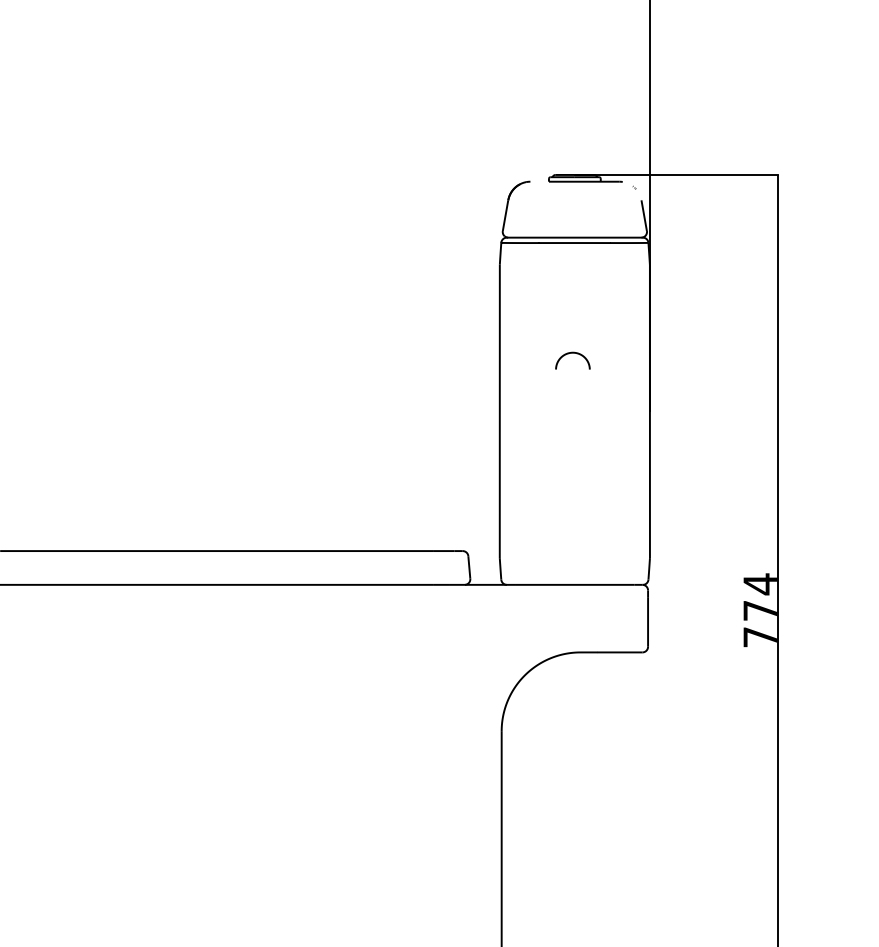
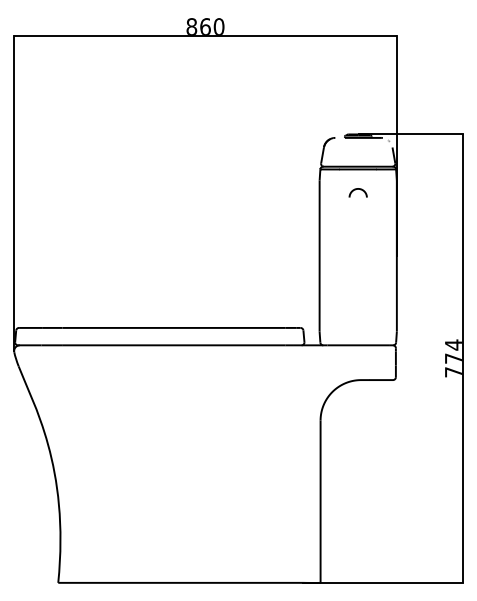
curve: (567, 355) -> (355, 190), moved

